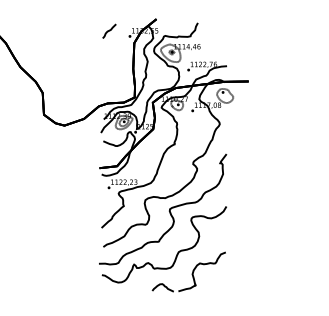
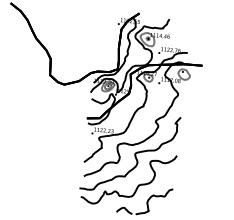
curve: (109, 30) -> (104, 18), removed

